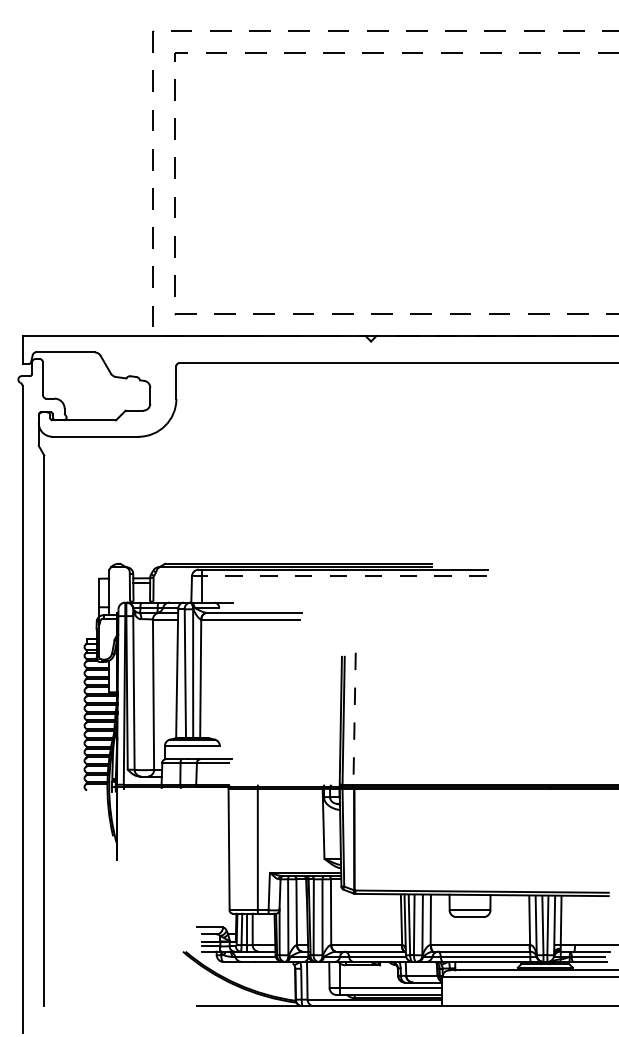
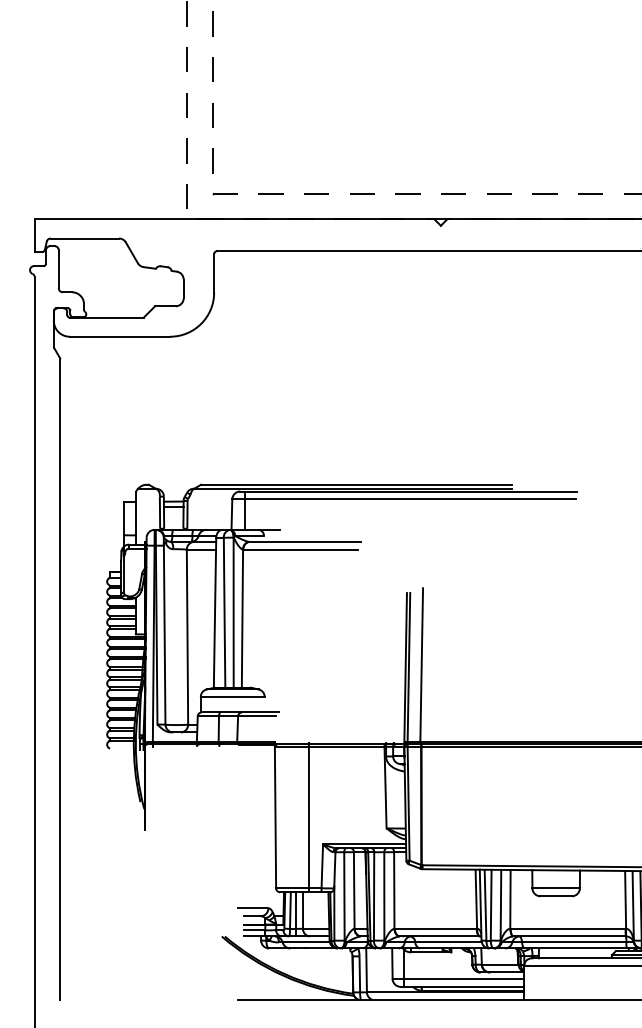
line: (344, 576) -> (409, 499), dashed -> solid
line: (354, 719) -> (421, 666), dashed -> solid

